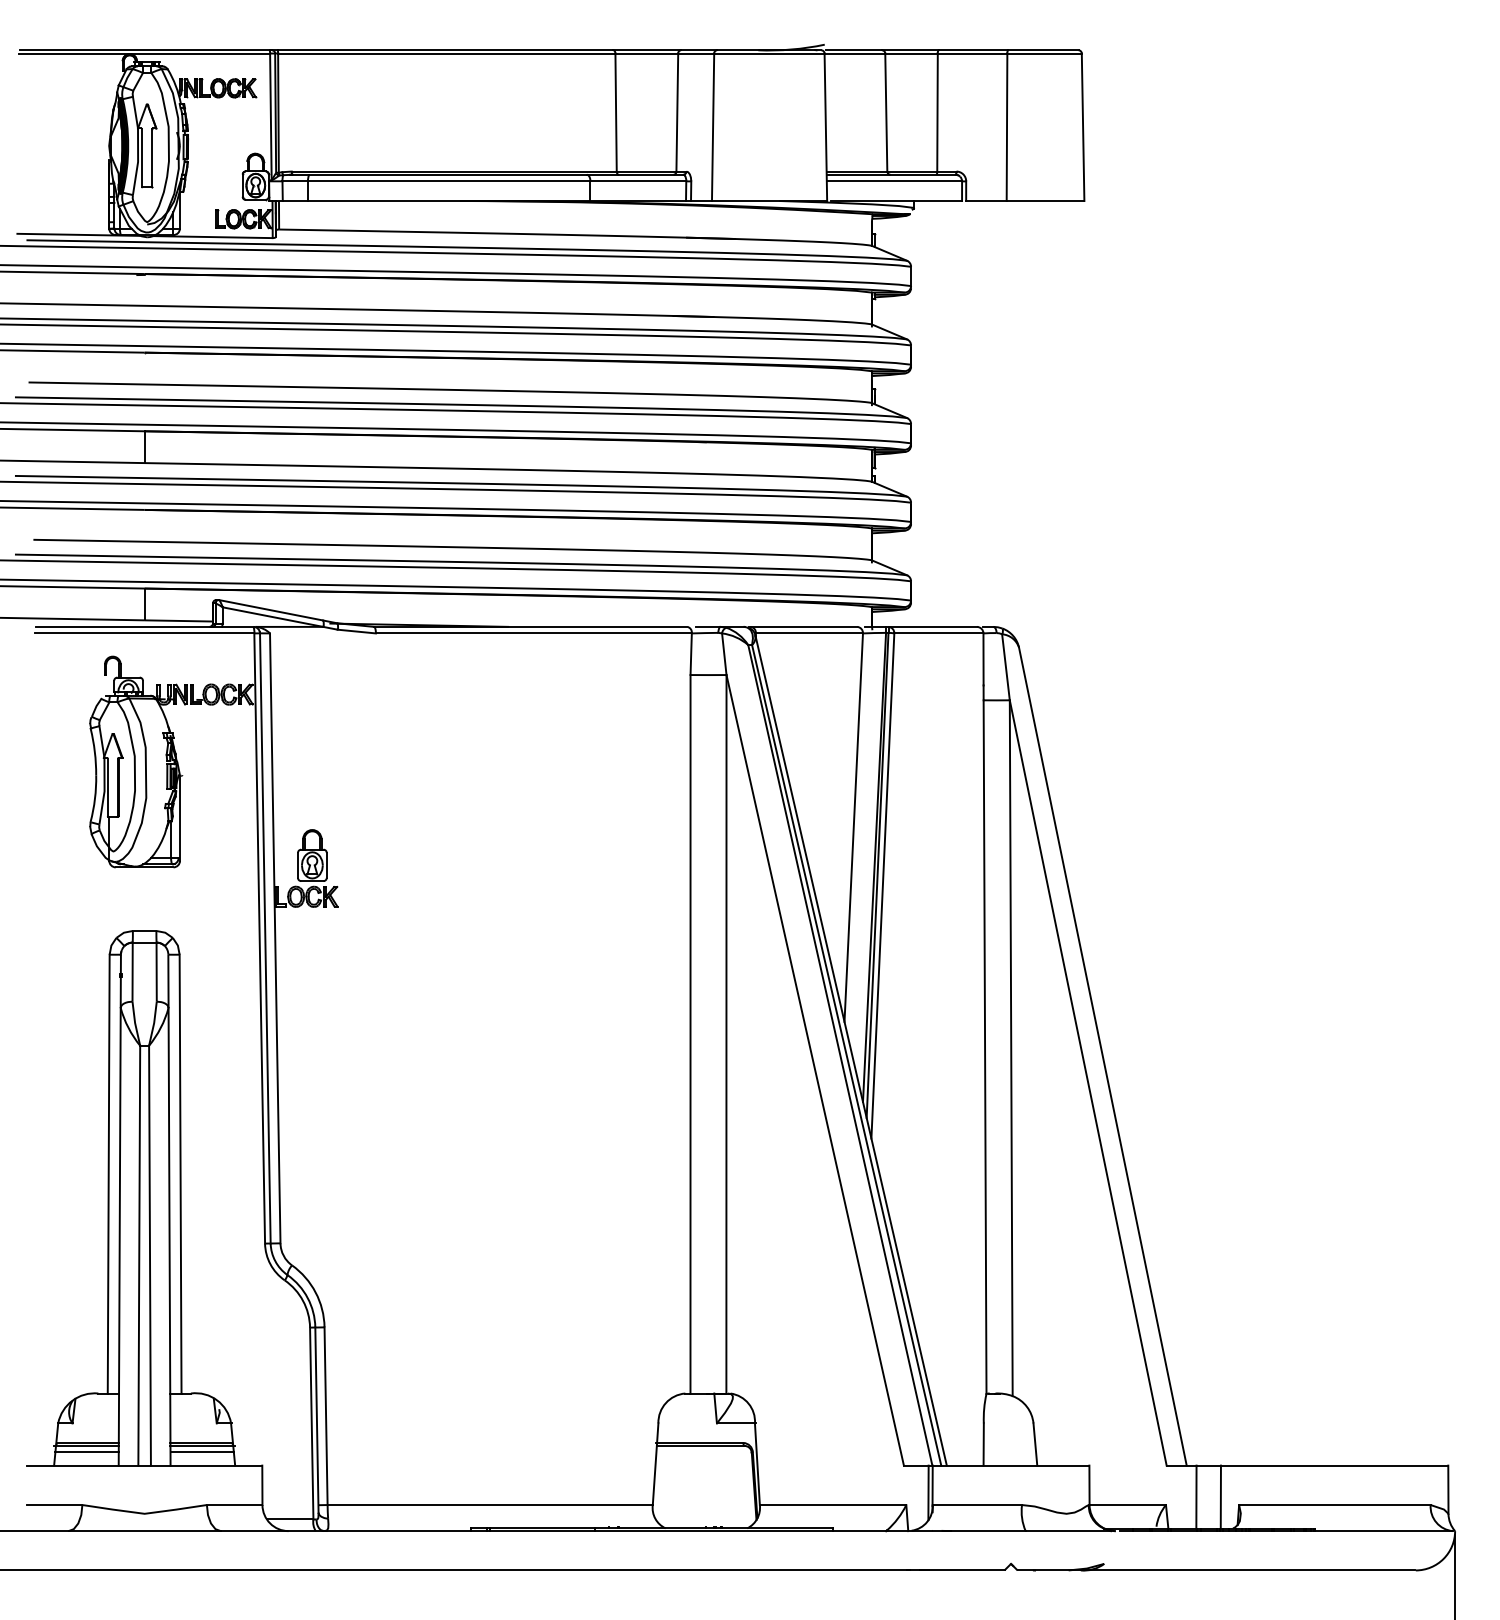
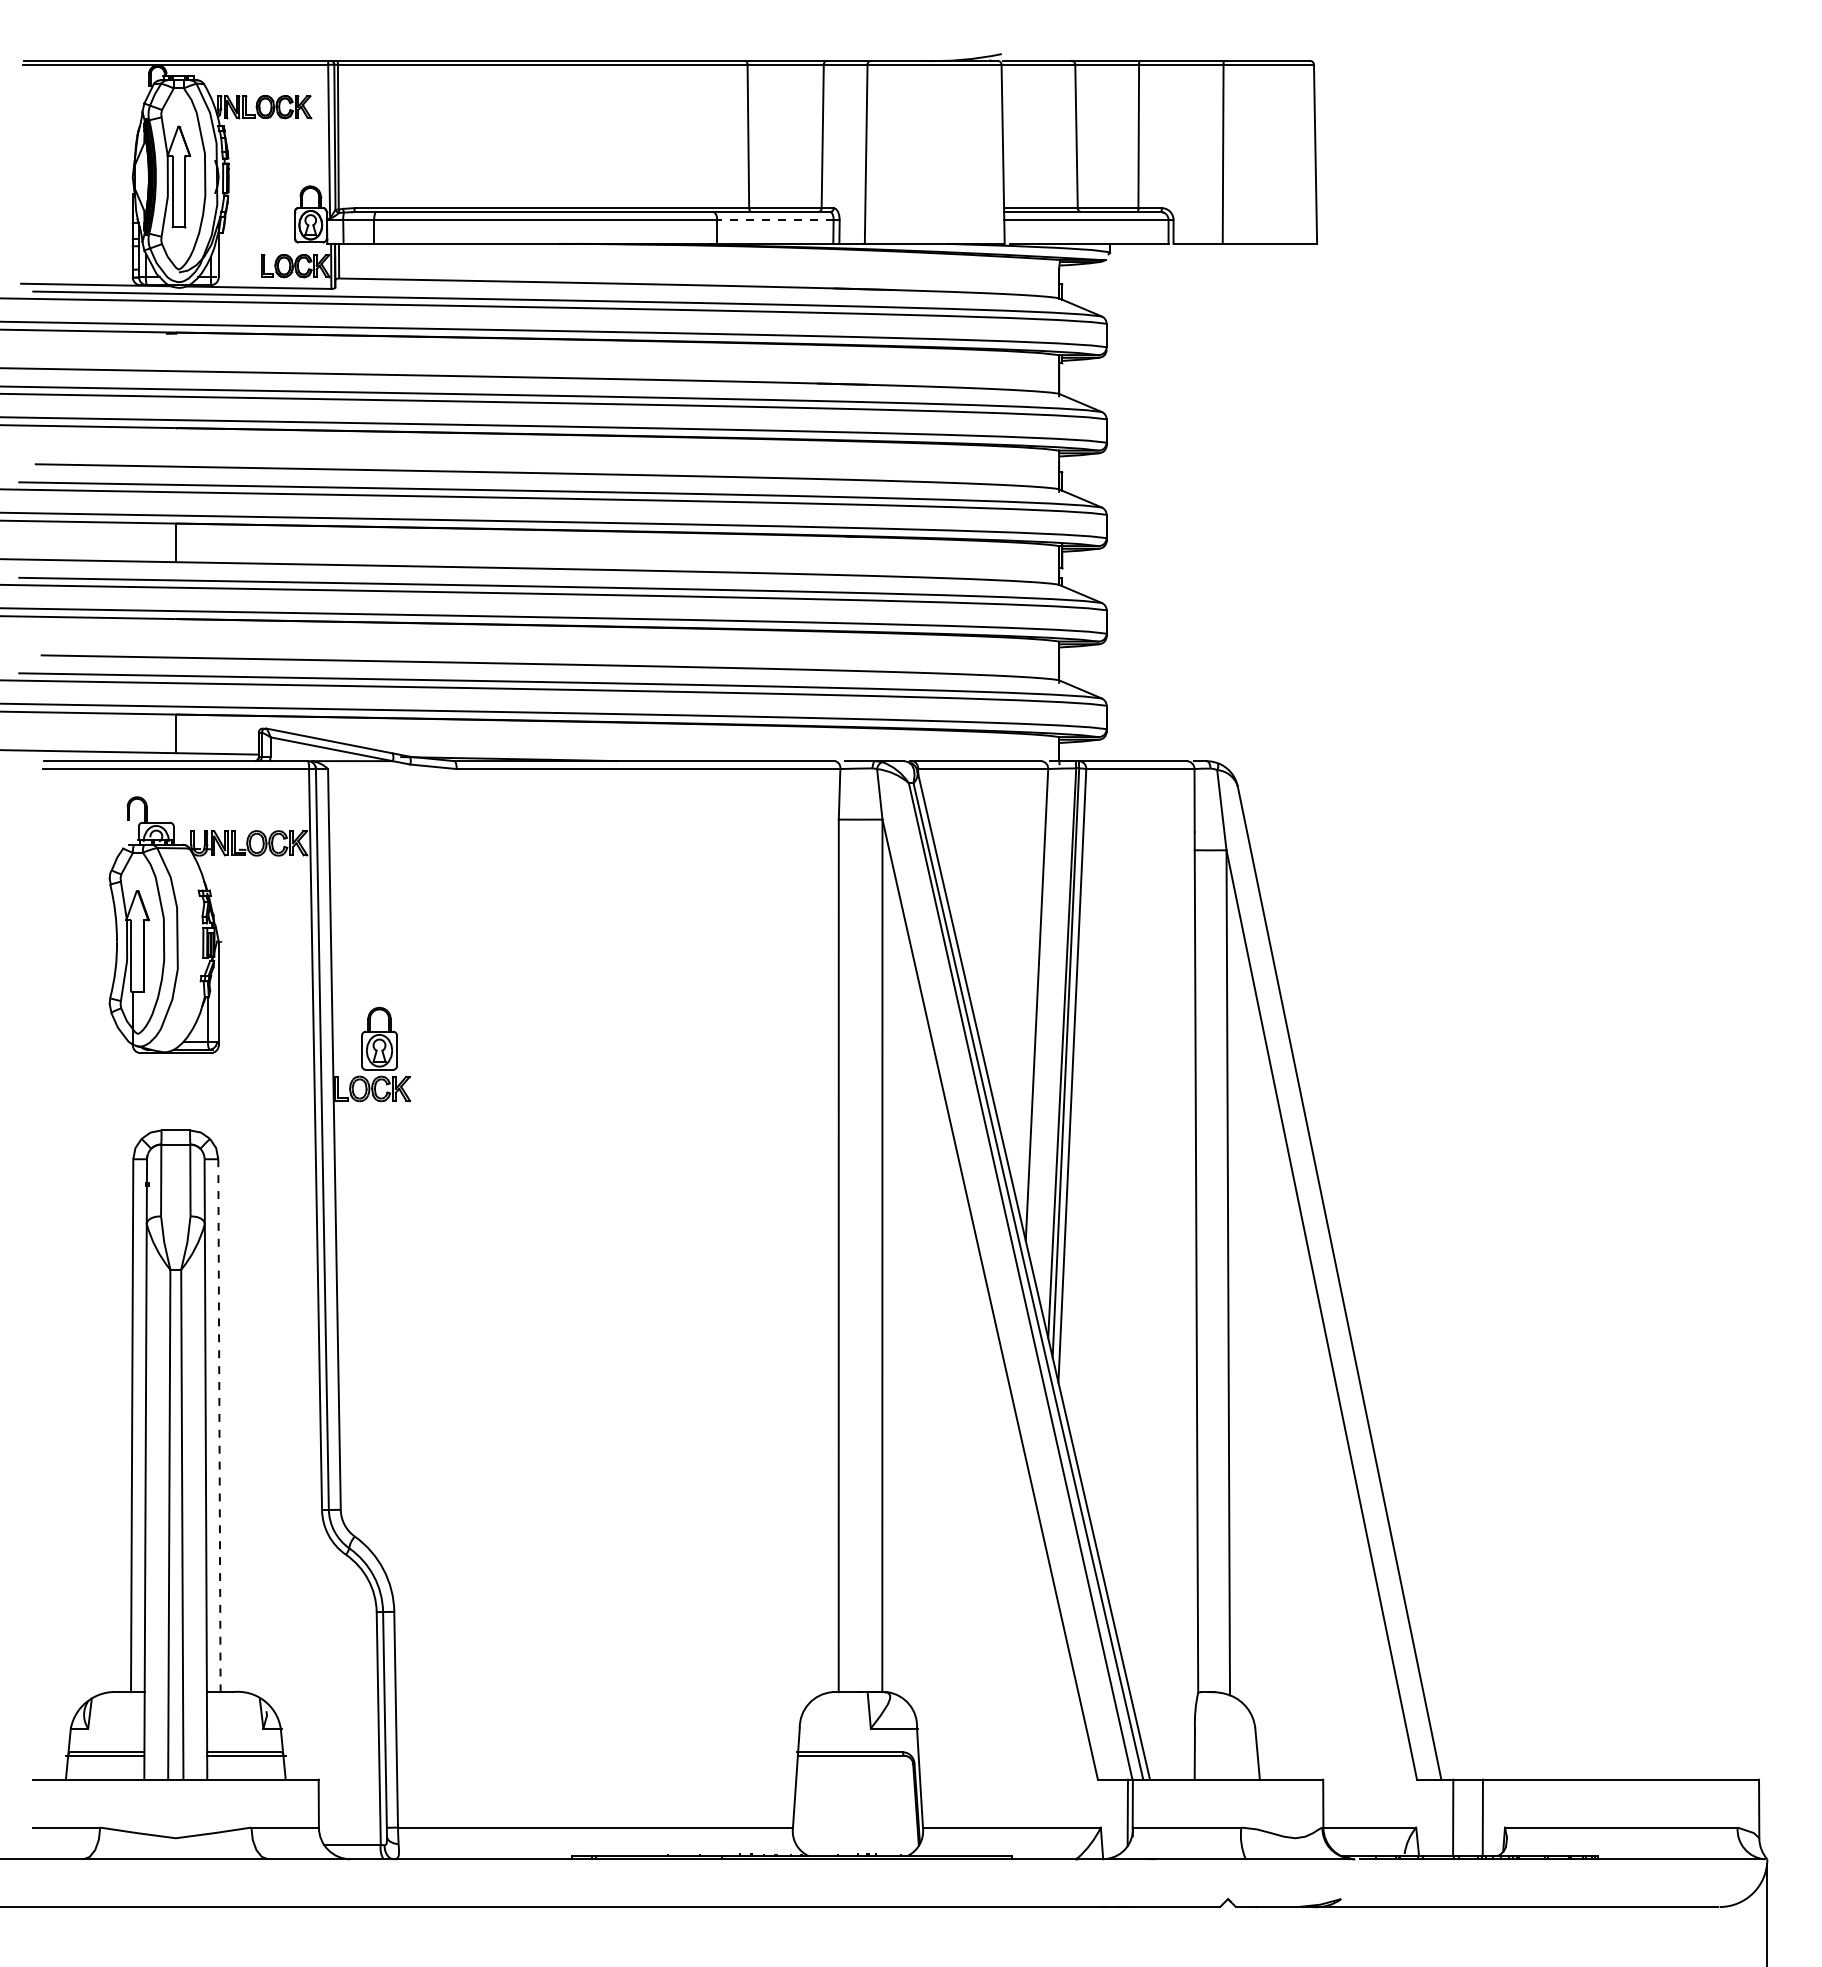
line: (637, 181) -> (774, 220), solid -> dashed
line: (180, 1174) -> (219, 1426), solid -> dashed
line: (86, 1452) -> (105, 1763), removed
line: (202, 1452) -> (245, 1763), removed

